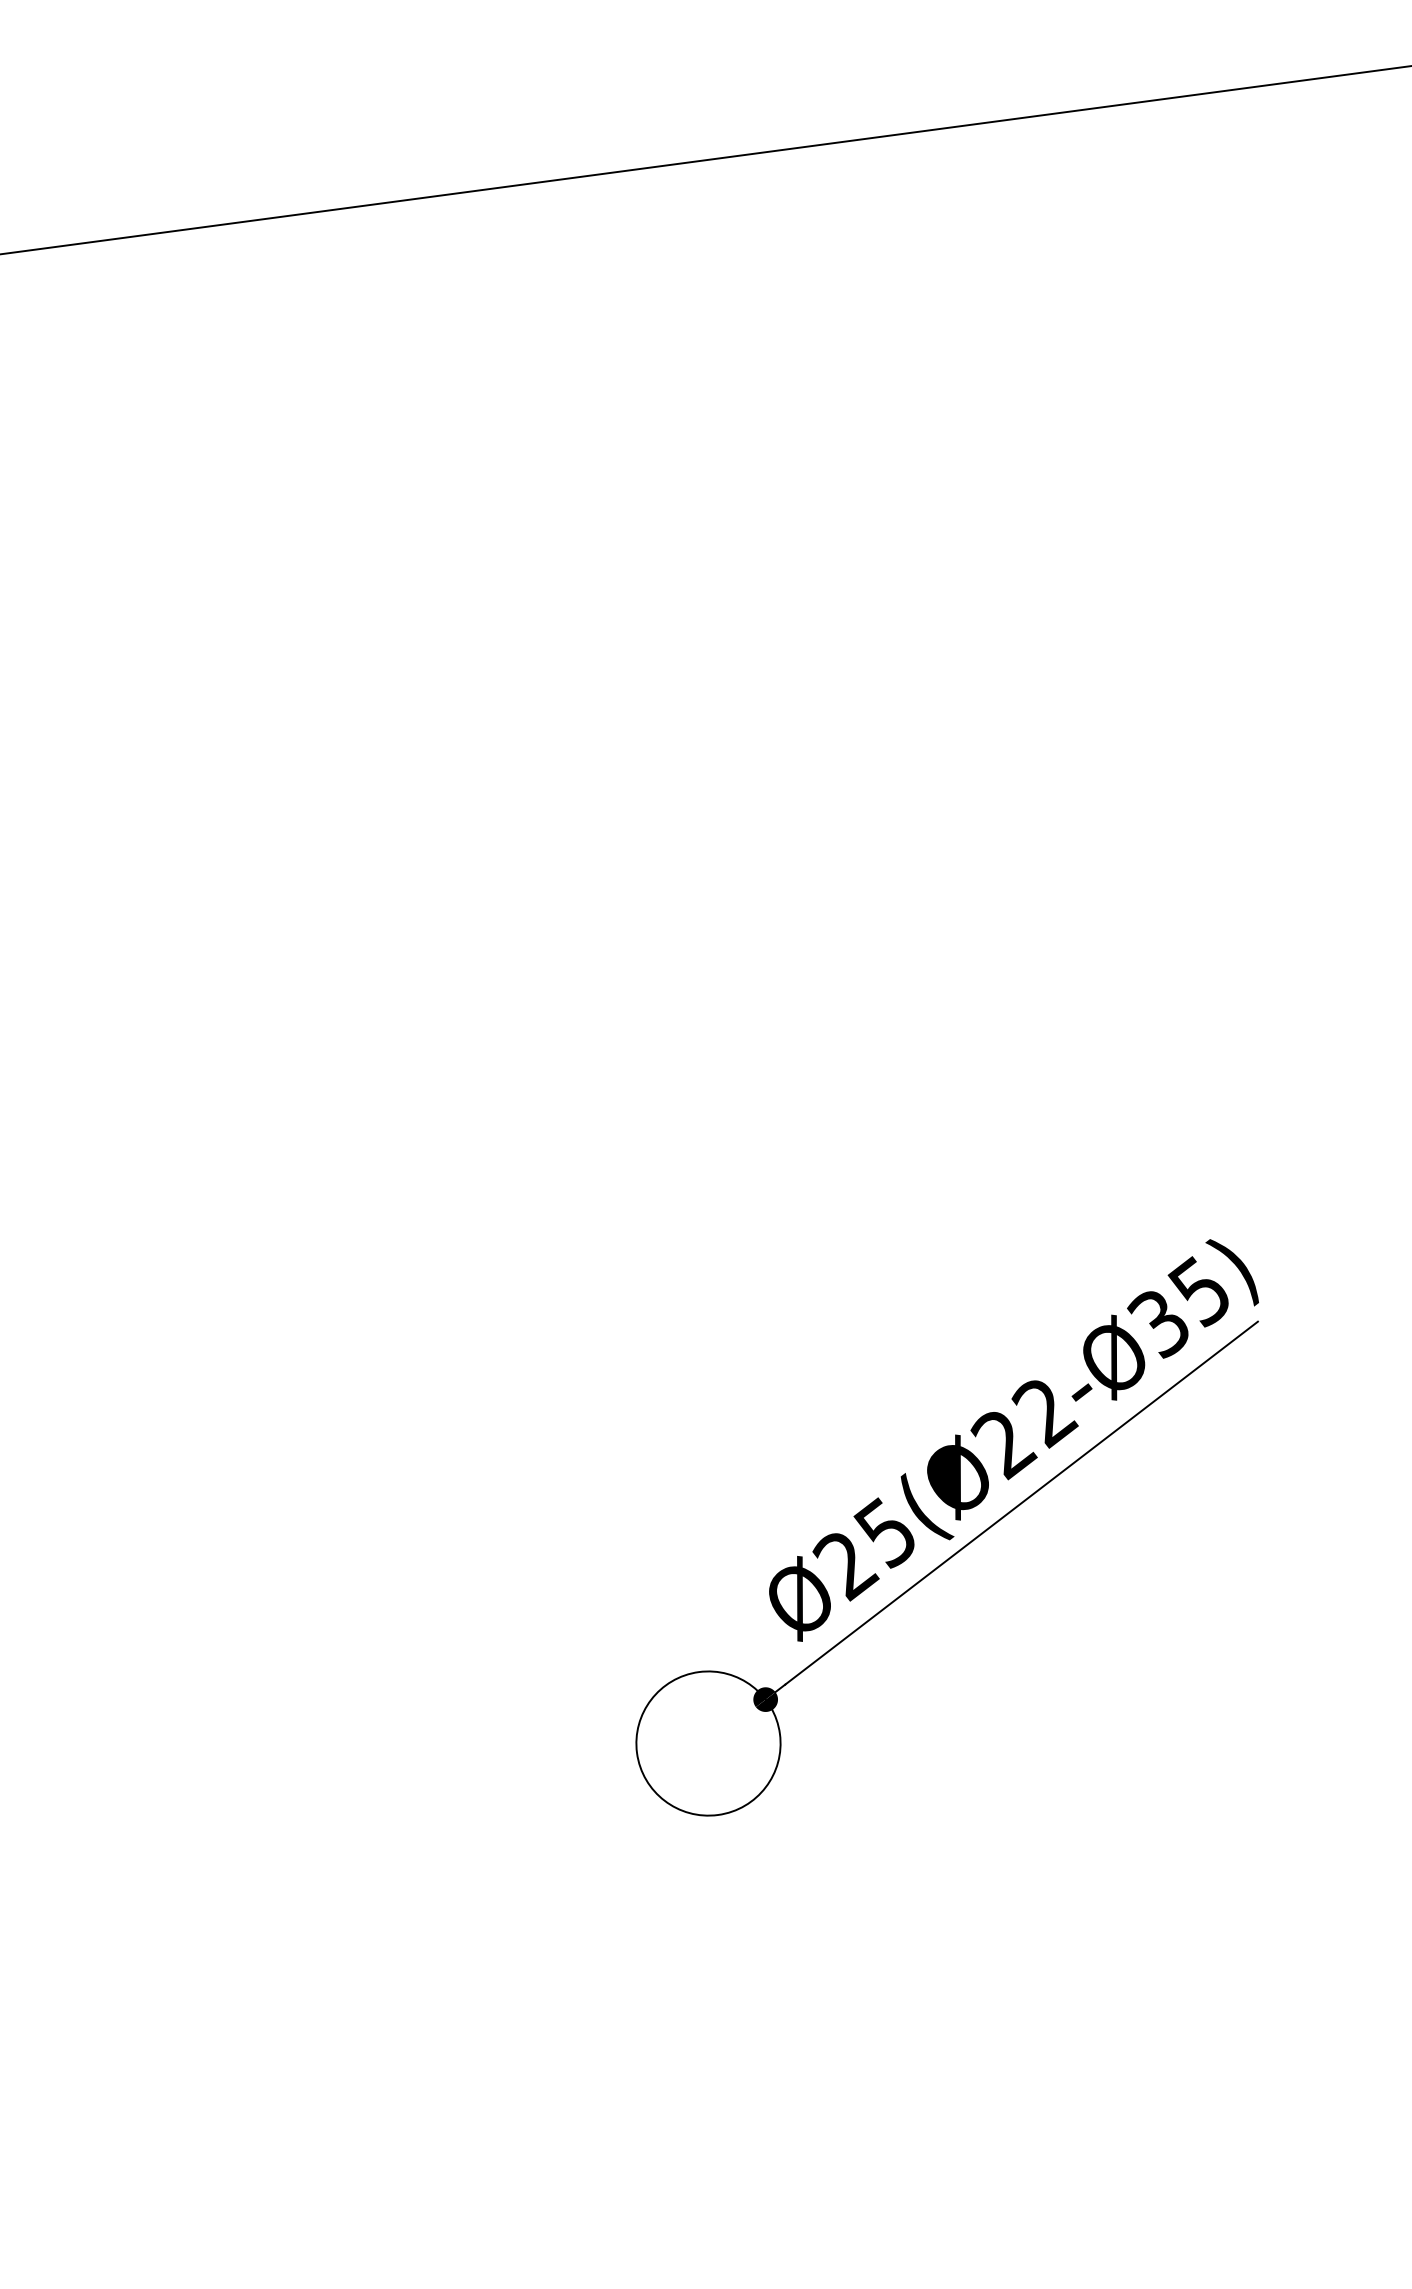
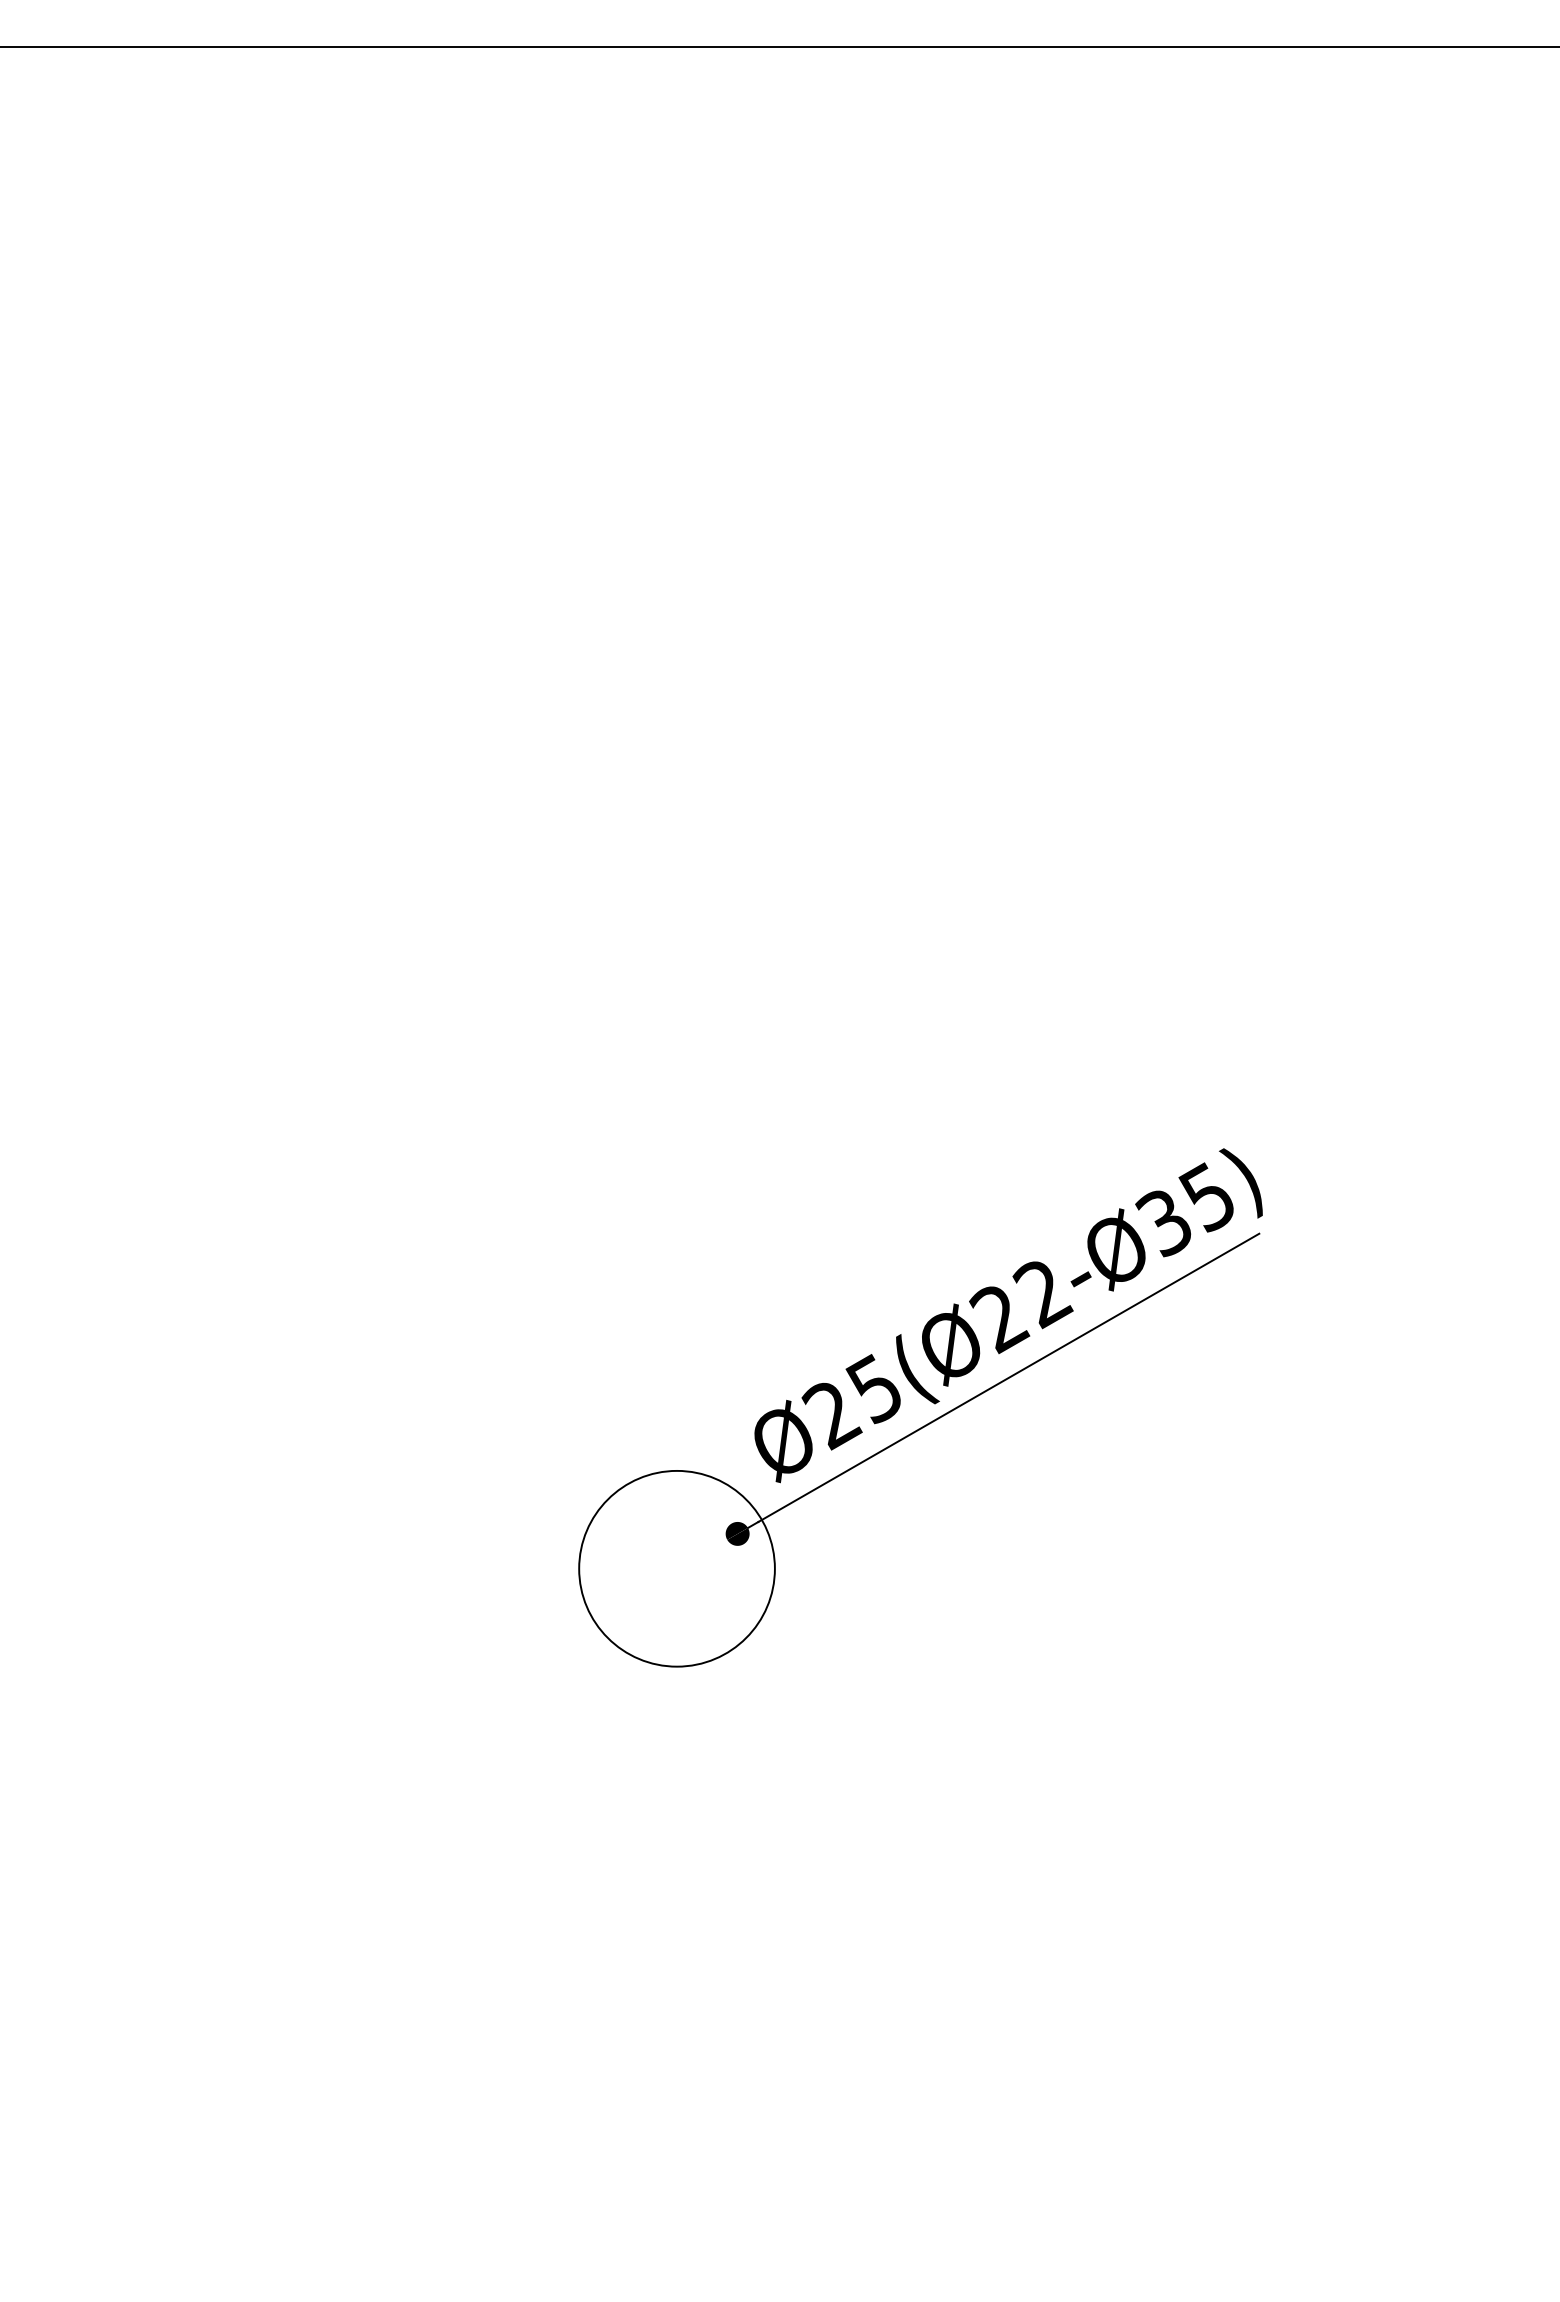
circle: (707, 1743) -> (676, 1568), size x1.4

